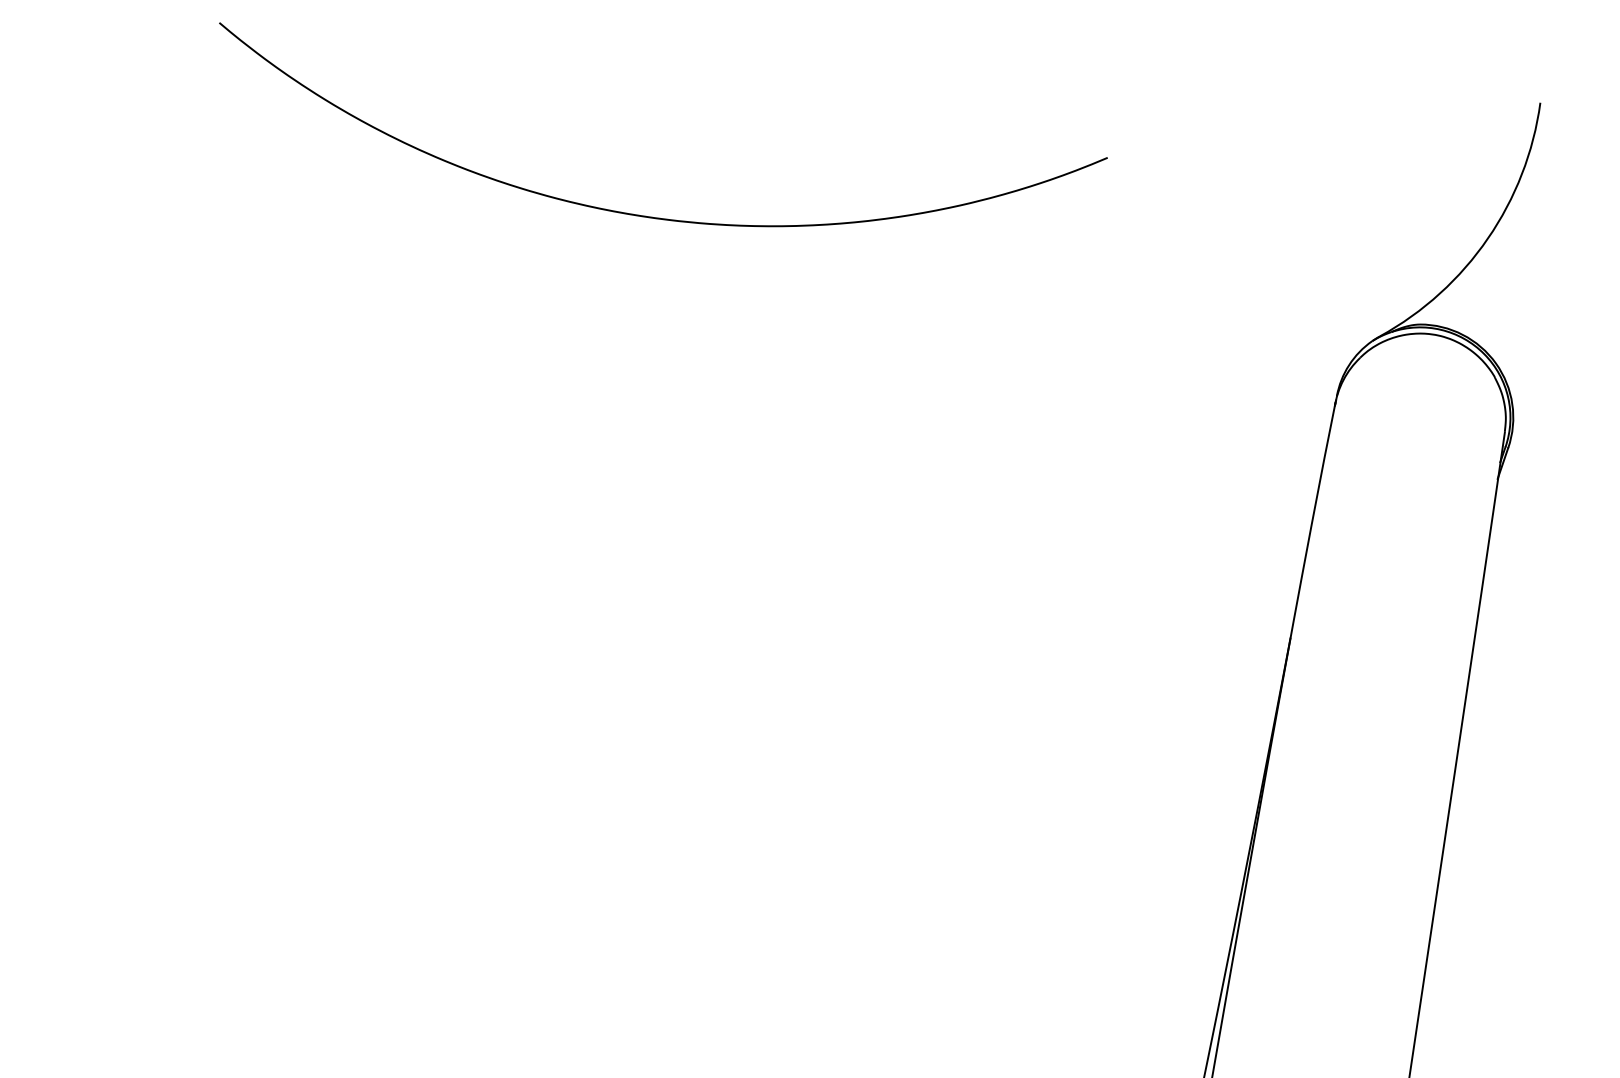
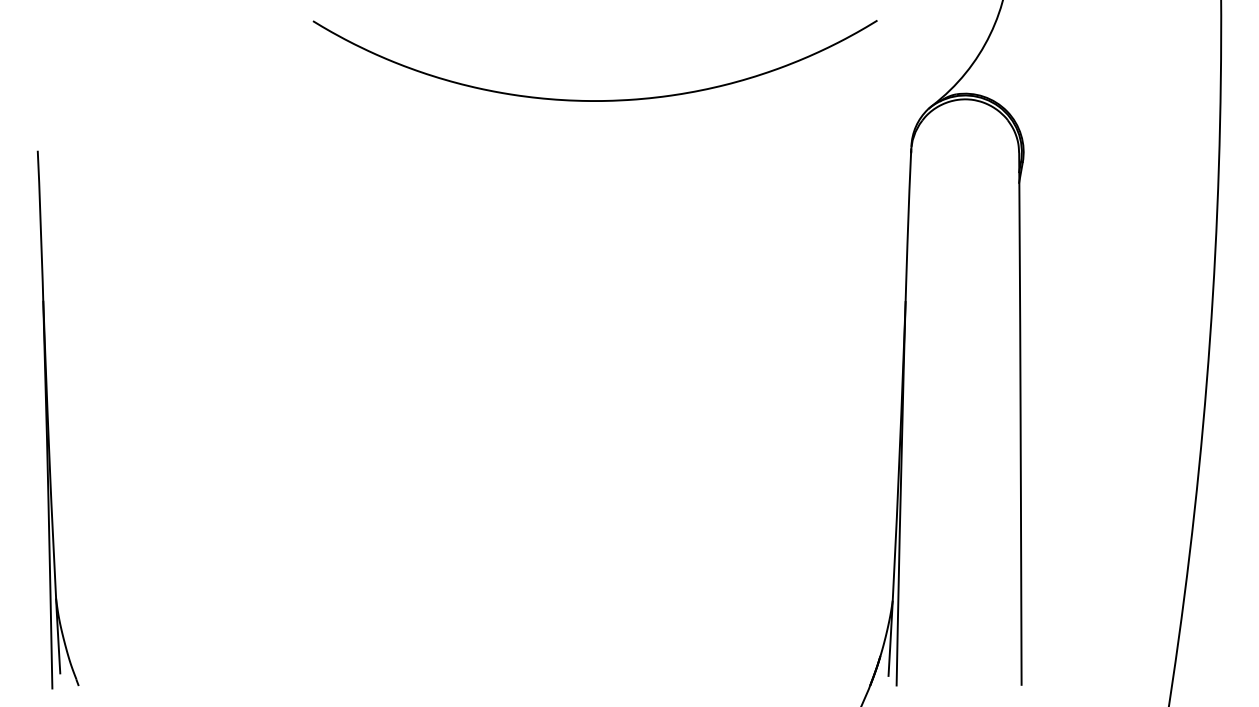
curve: (643, 215) -> (594, 100), moved

